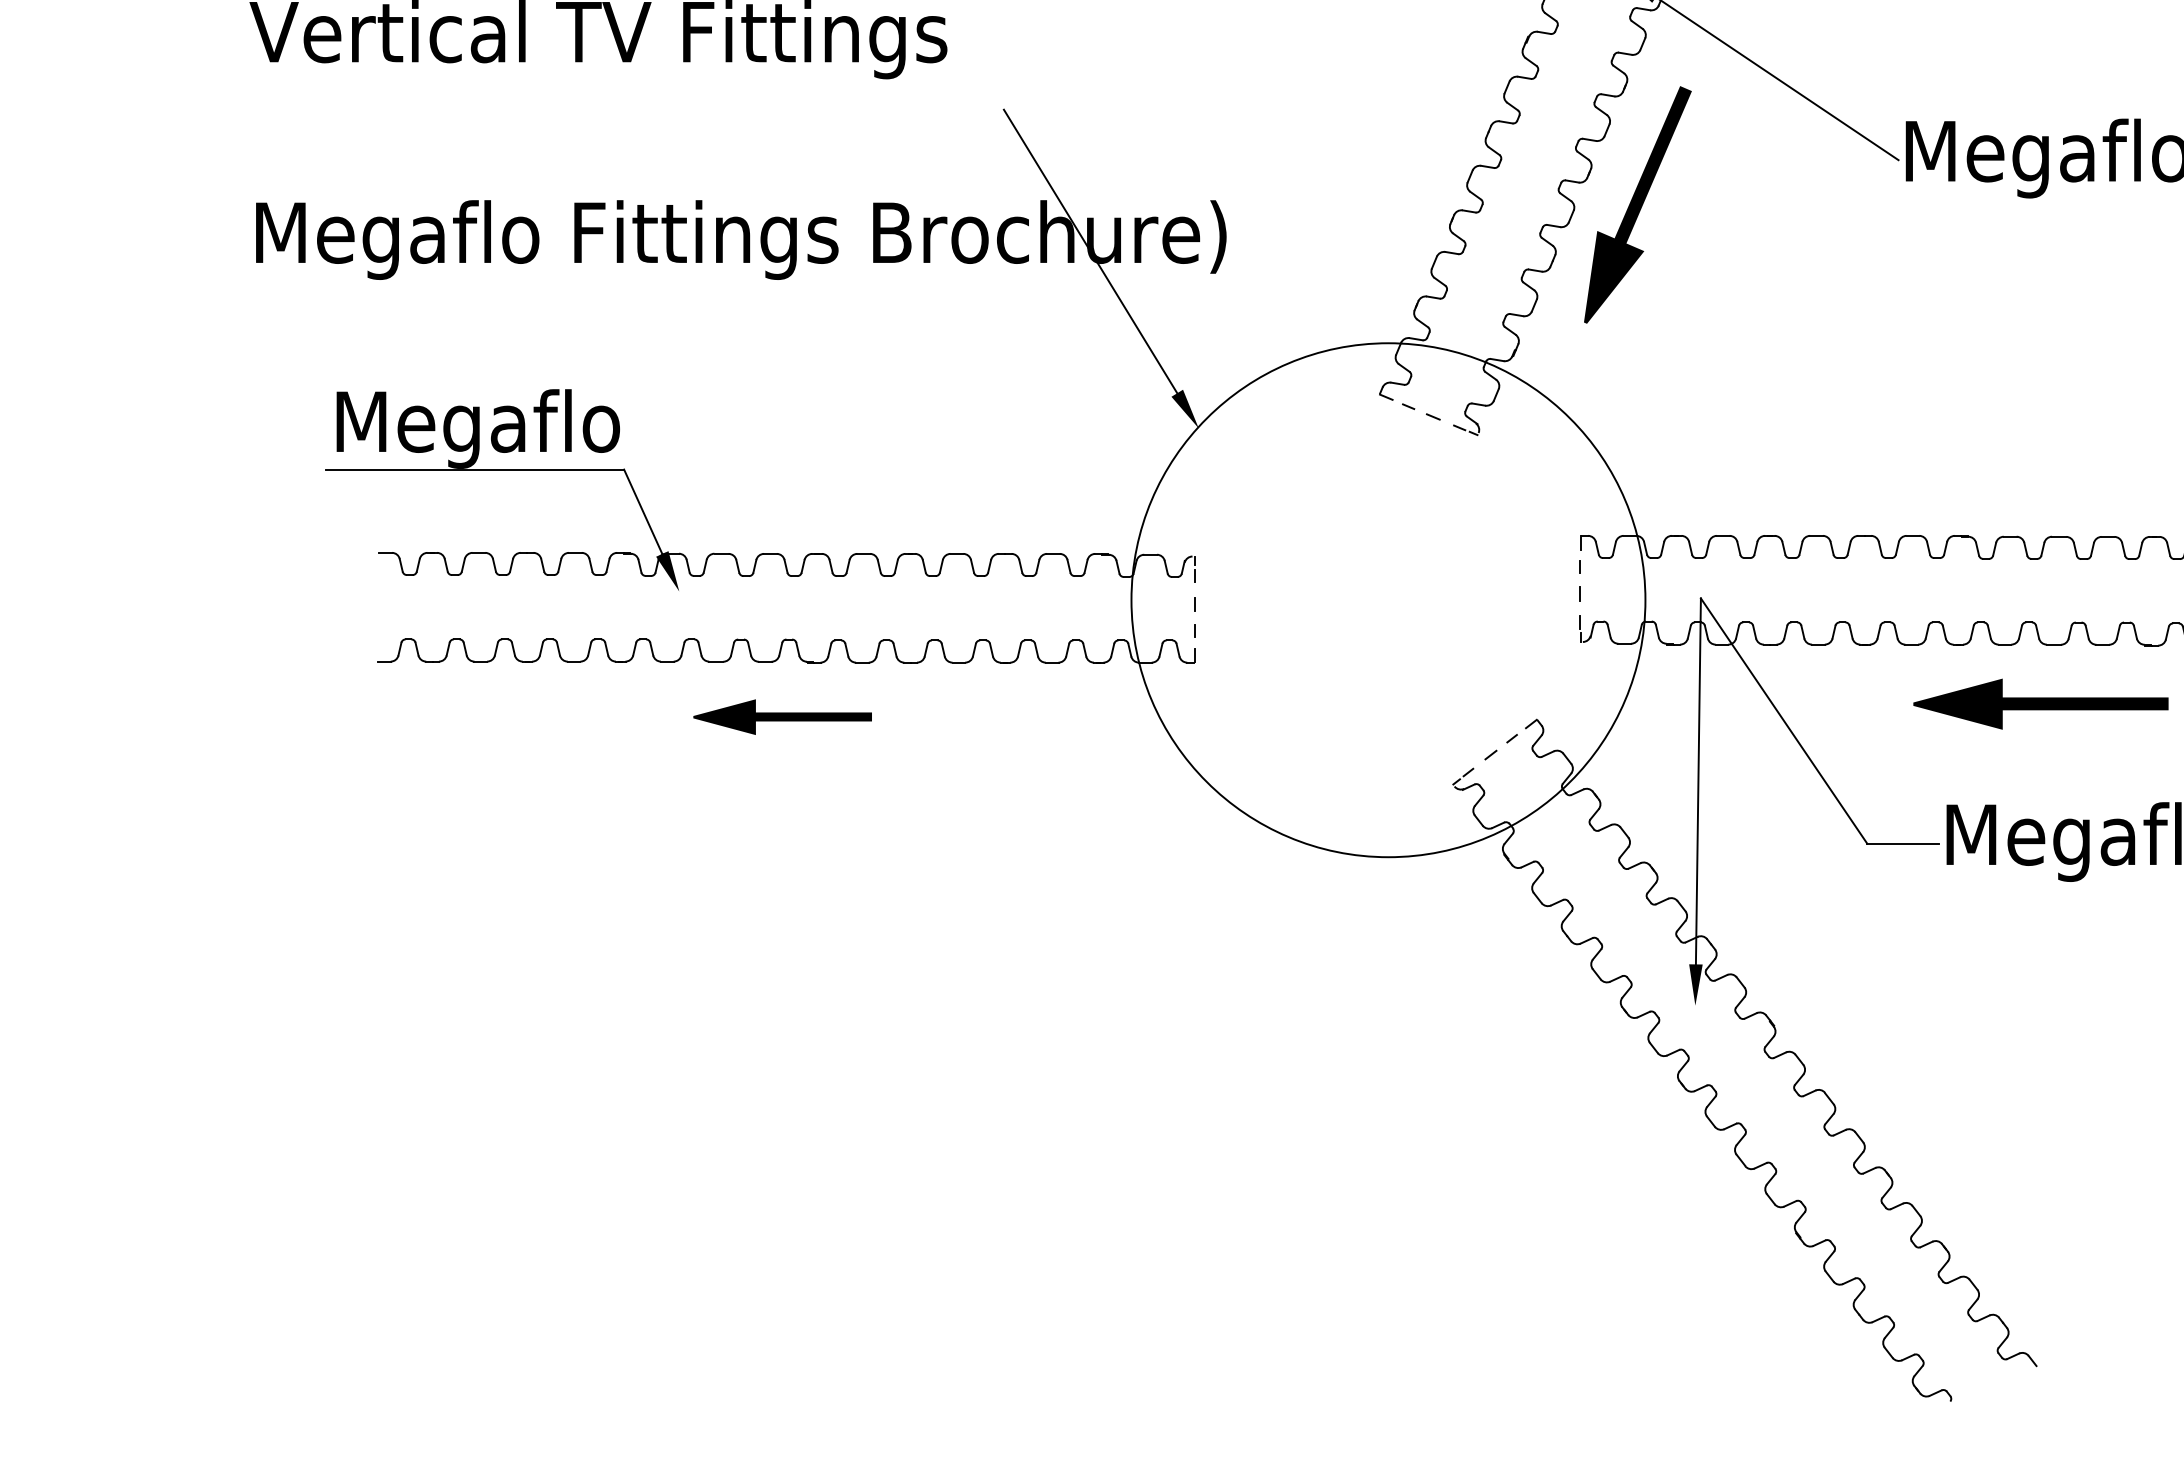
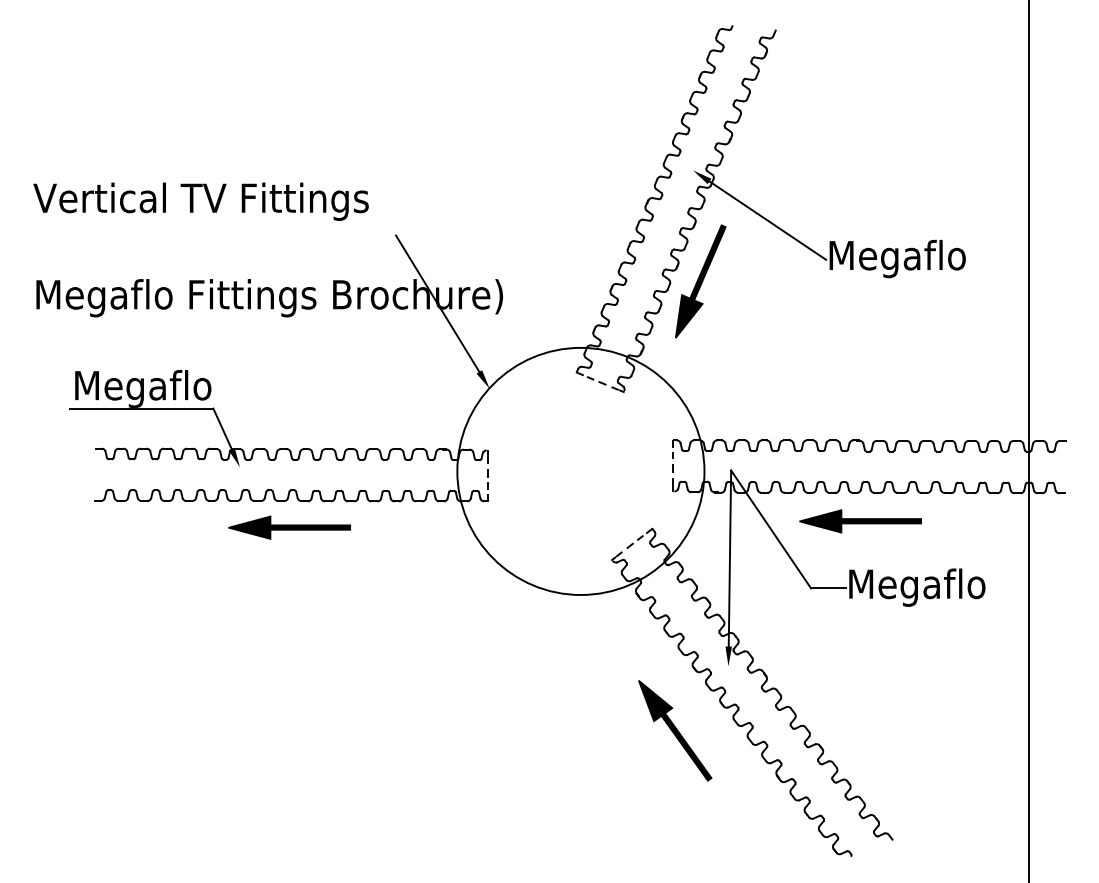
part: (2040, 704) -> (860, 521), moved
part: (782, 716) -> (289, 527), size x1.43
fill: (1583, 1139) -> (674, 730), added

